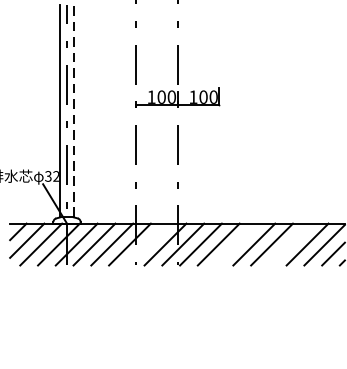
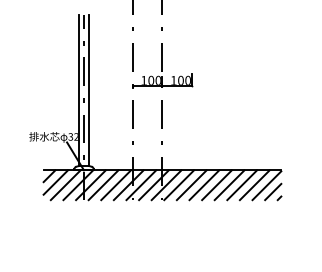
line: (73, 111) -> (88, 90), dashed -> solid
line: (147, 244) -> (141, 185), added
line: (236, 244) -> (204, 185), added
line: (290, 244) -> (242, 185), added

